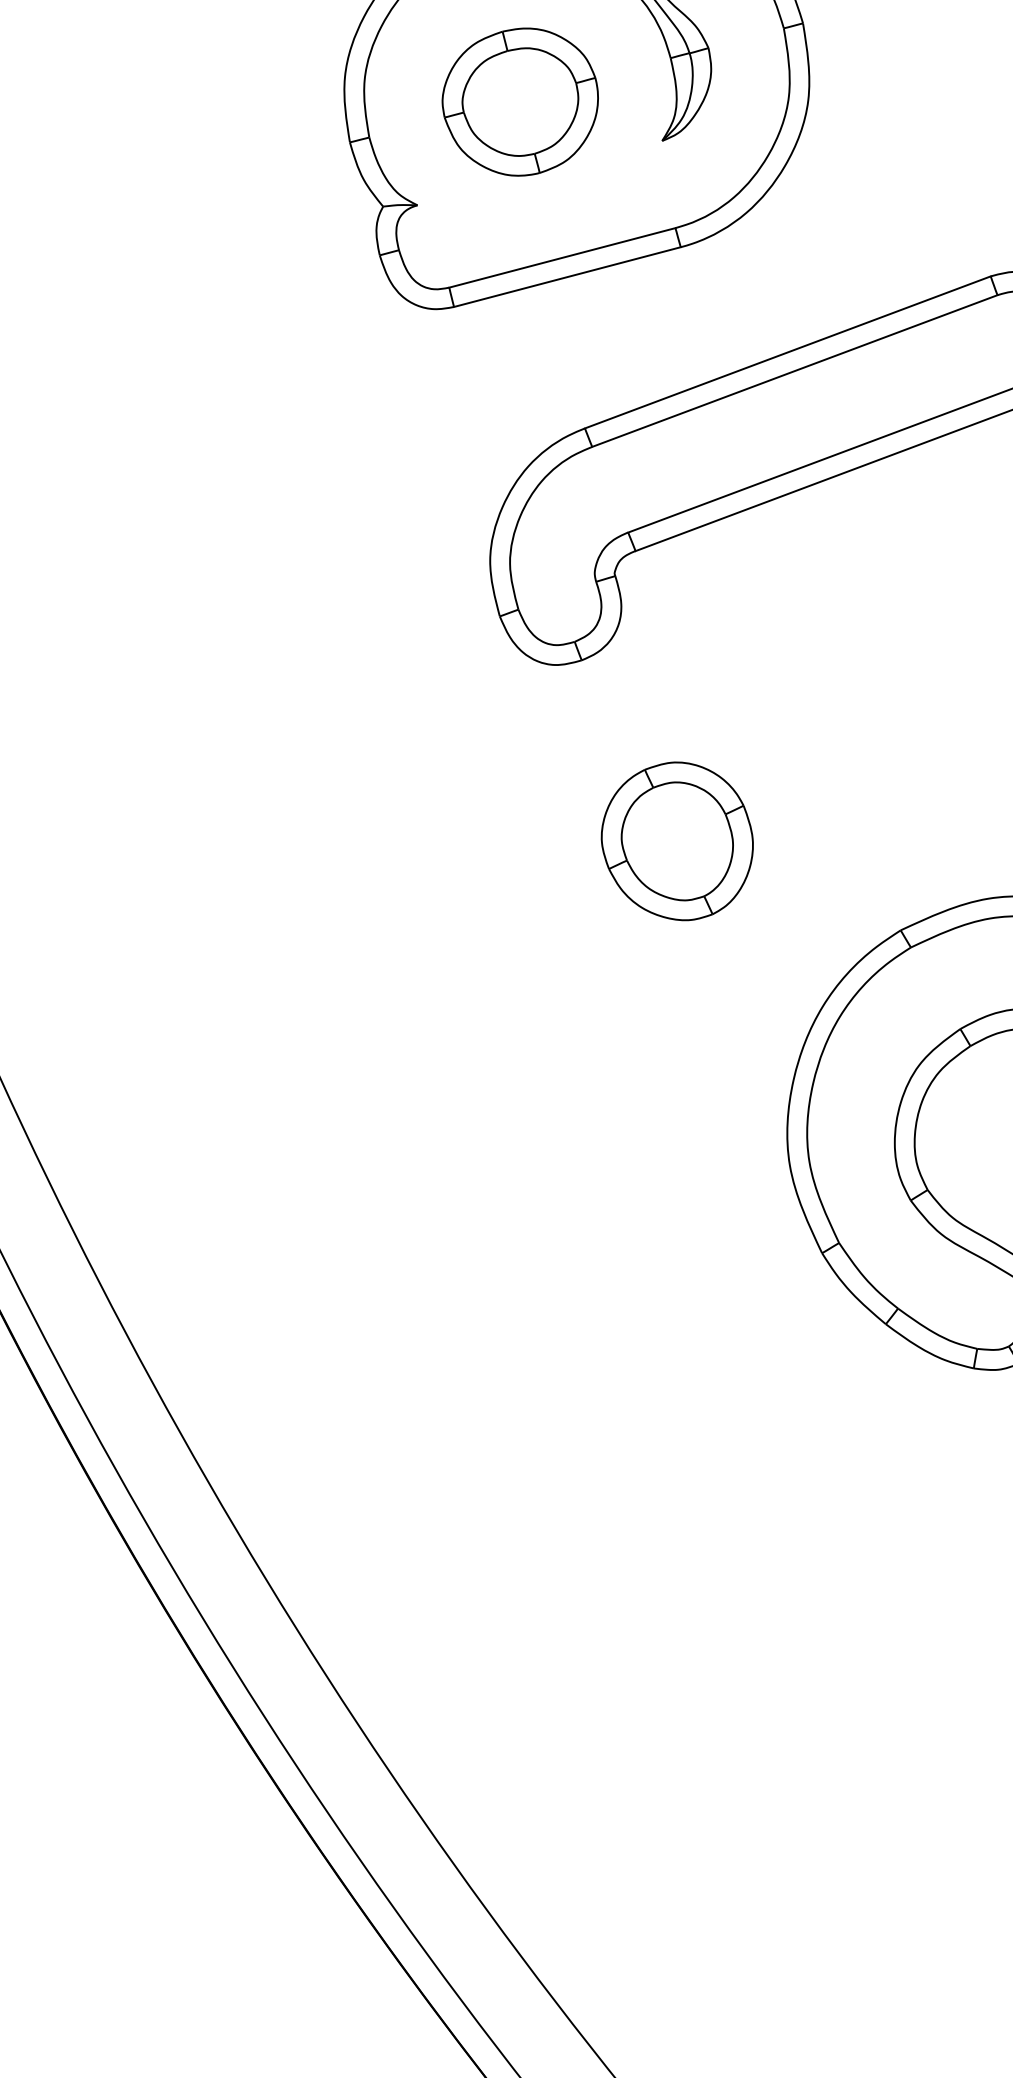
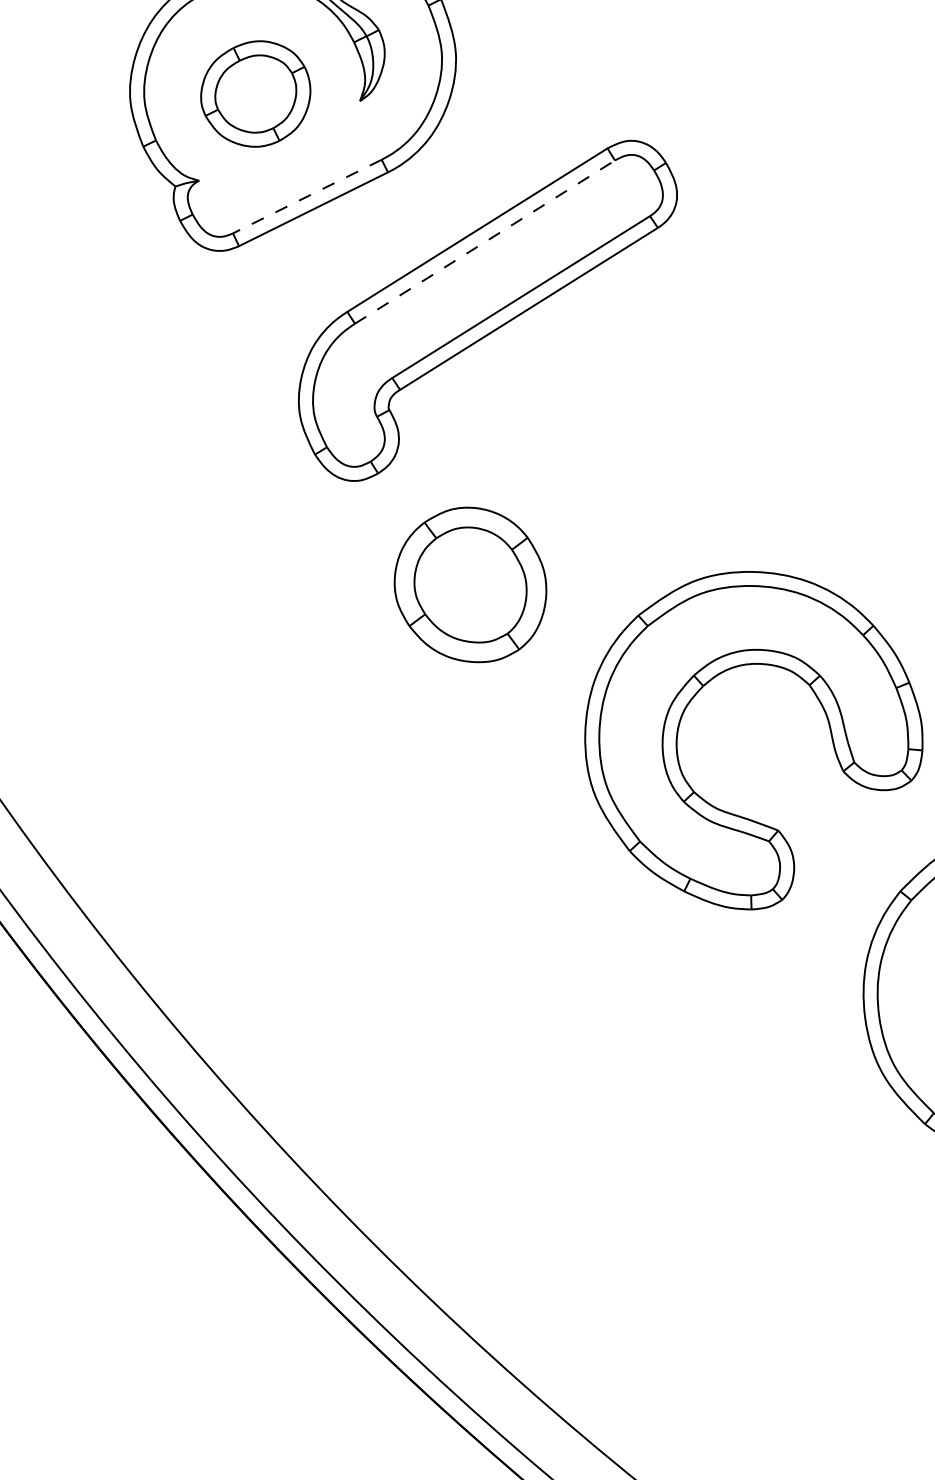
line: (562, 257) -> (307, 196), solid -> dashed
line: (795, 370) -> (485, 241), solid -> dashed
part: (677, 841) -> (470, 585), size x1.4

